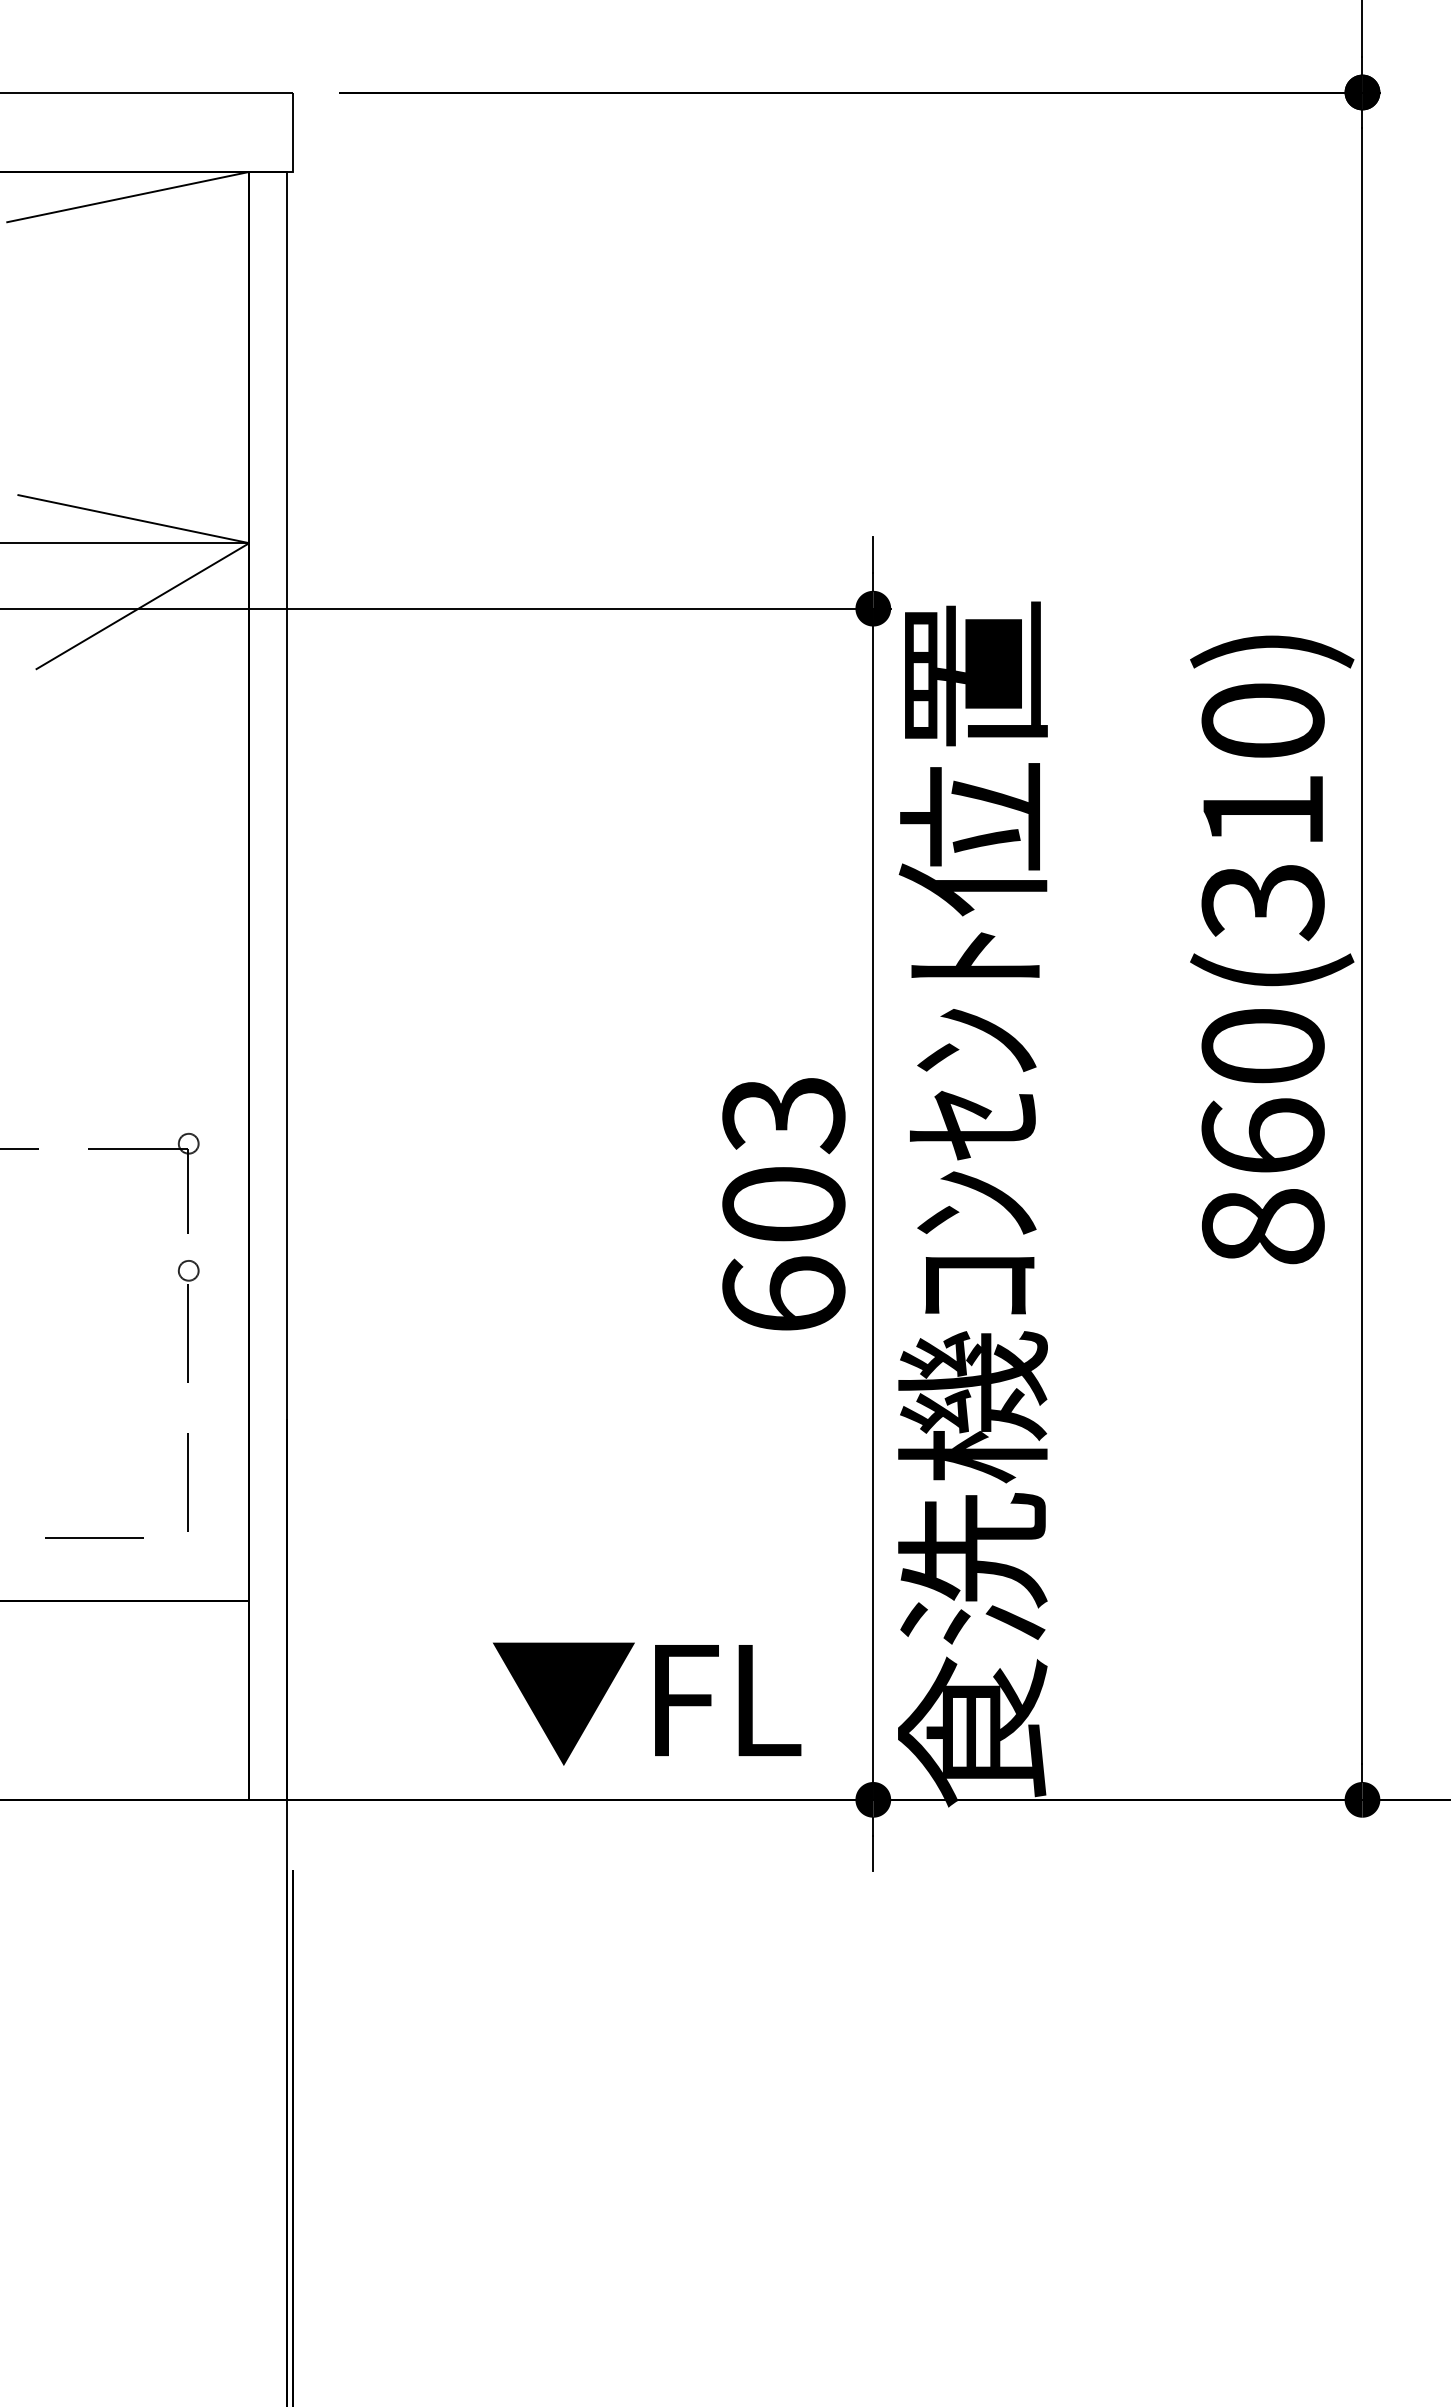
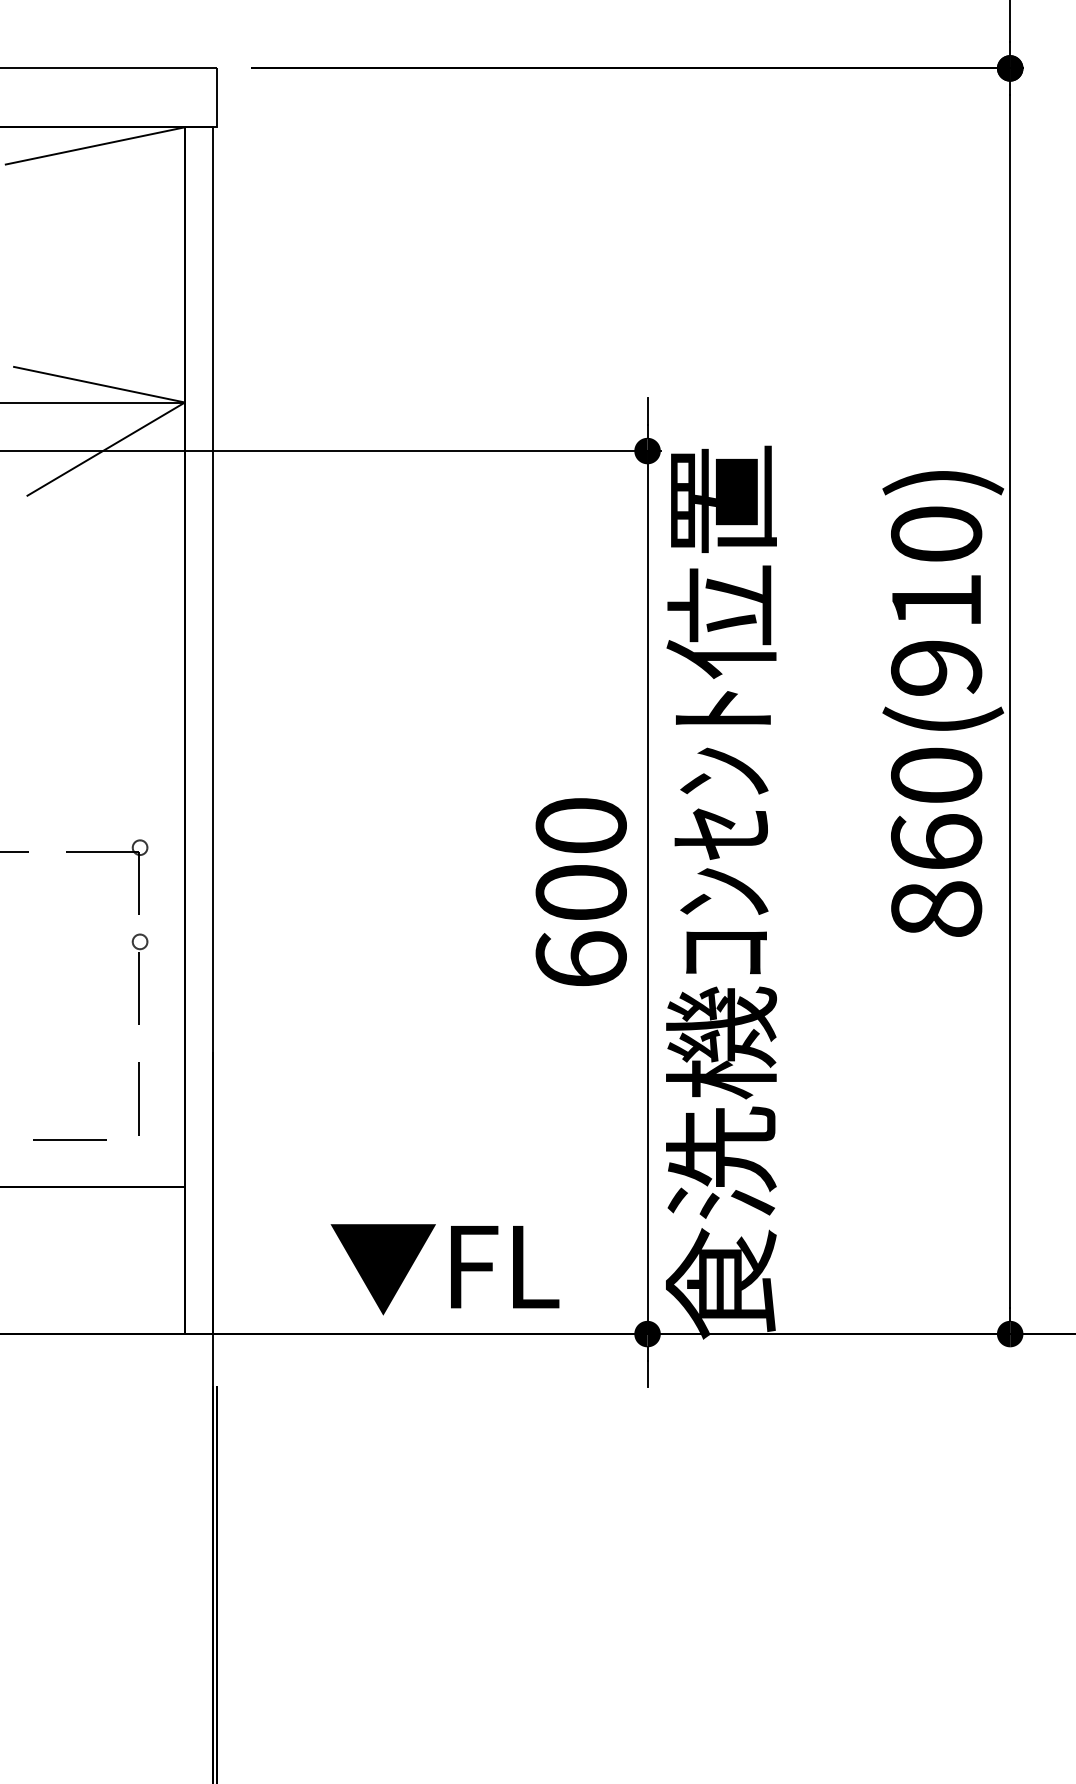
text: (1262, 902) -> (936, 668), 860(310) -> 860(910)
text: (783, 1115) -> (580, 826), 603 -> 600
text: (647, 1703) -> (445, 1269), moved

